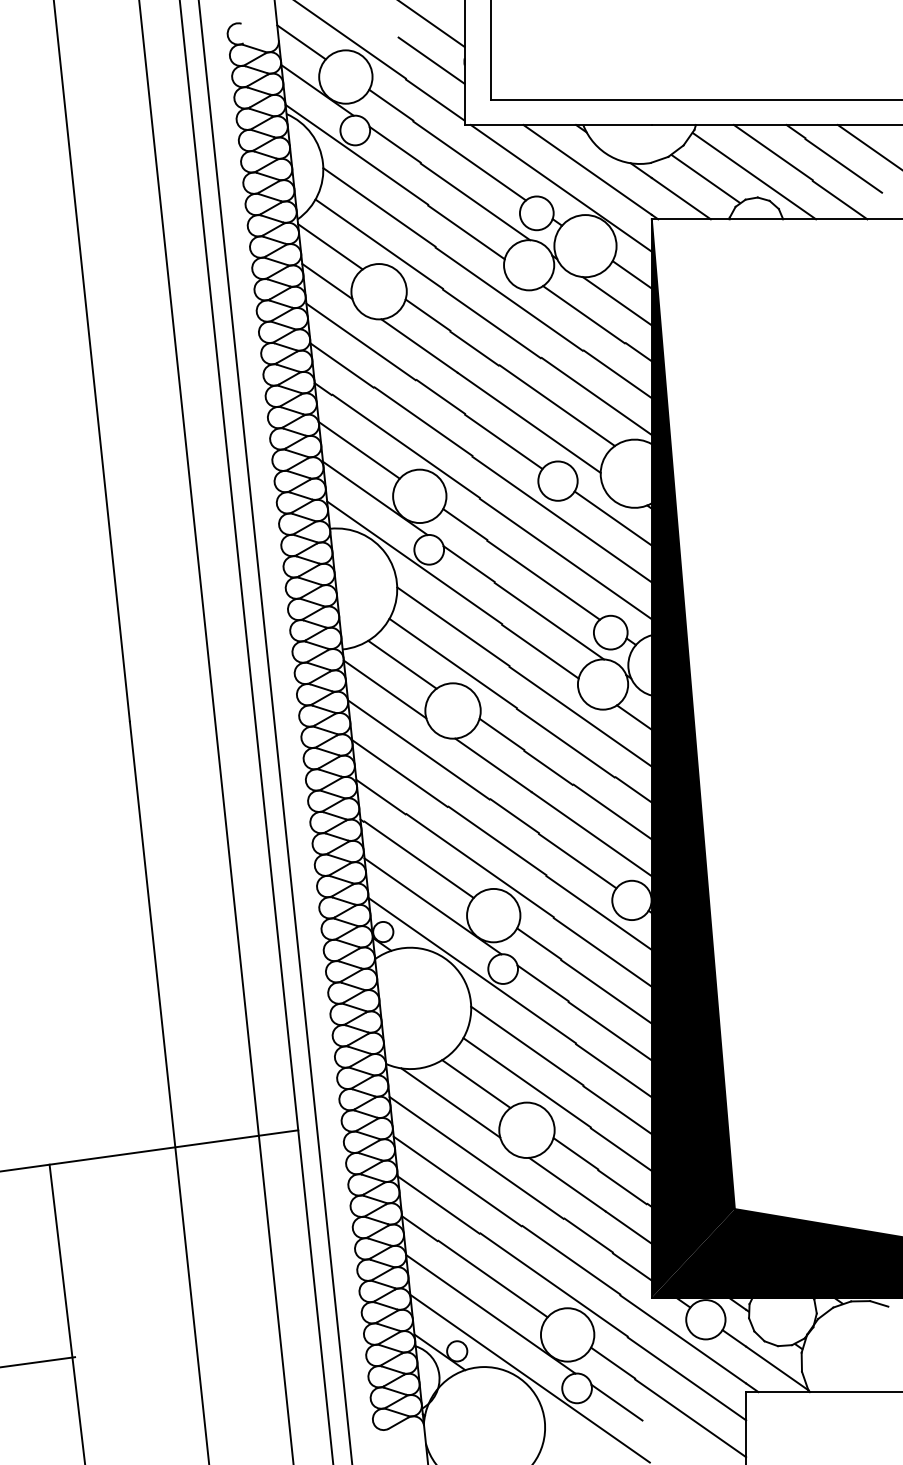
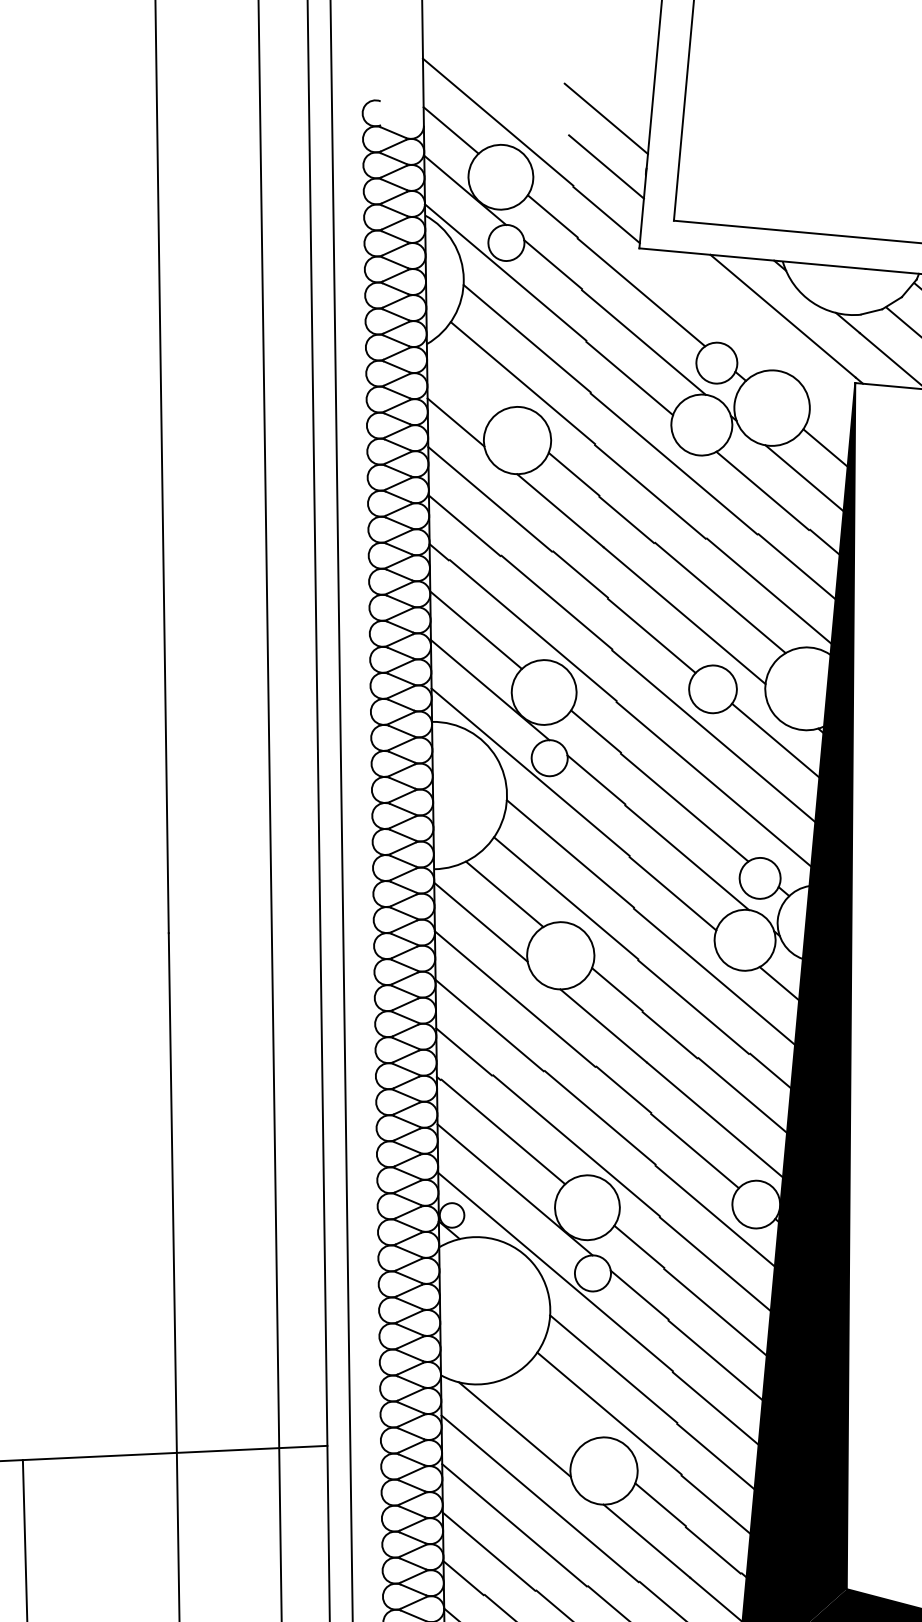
line: (560, 188) -> (748, 335), removed
line: (330, 246) -> (463, 380), removed
line: (476, 1084) -> (548, 1410), removed

